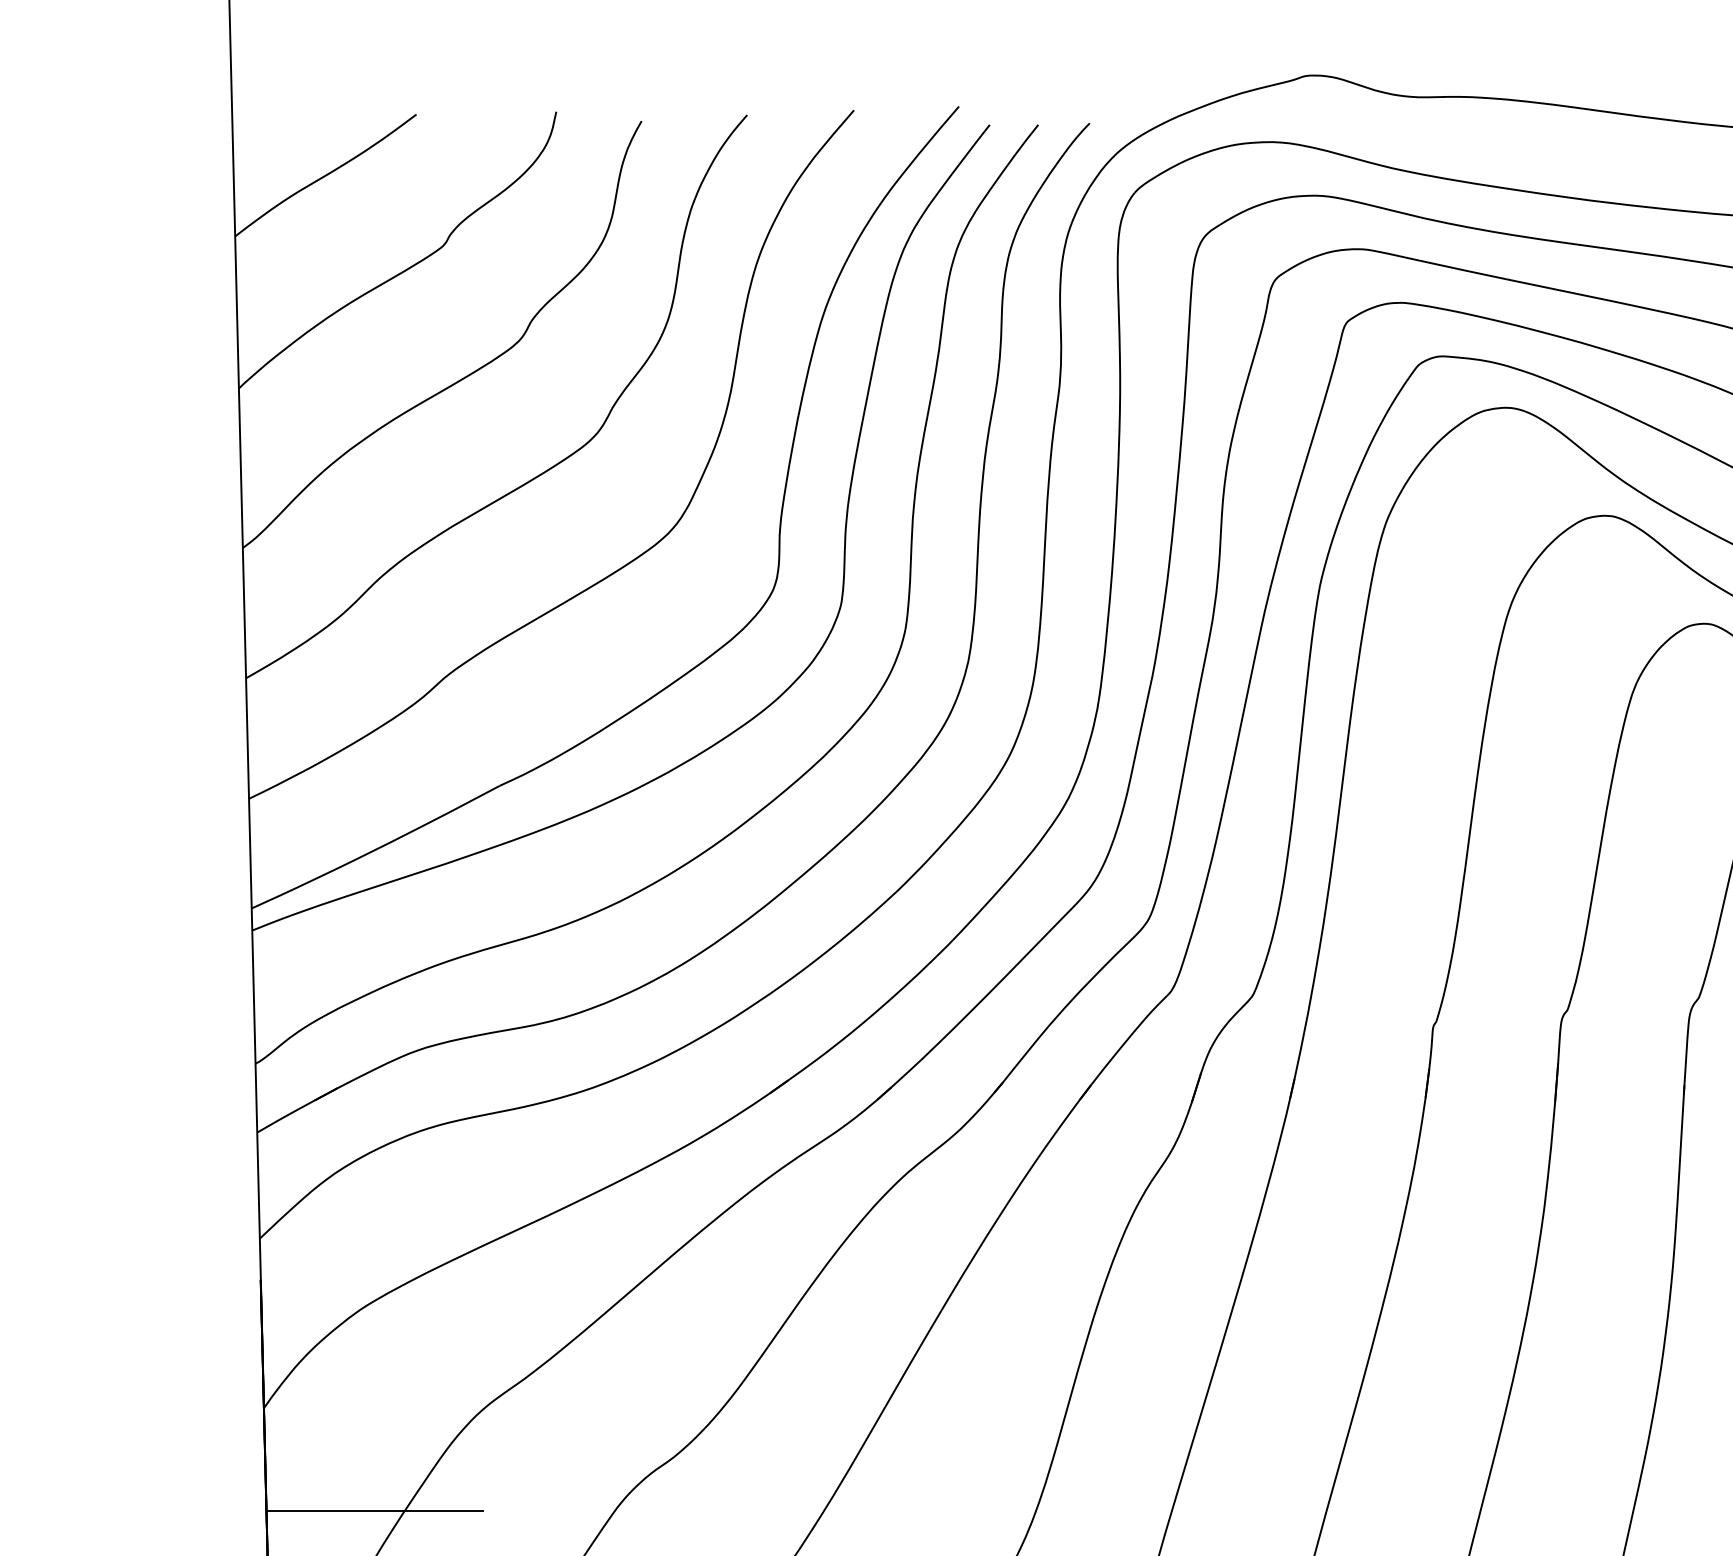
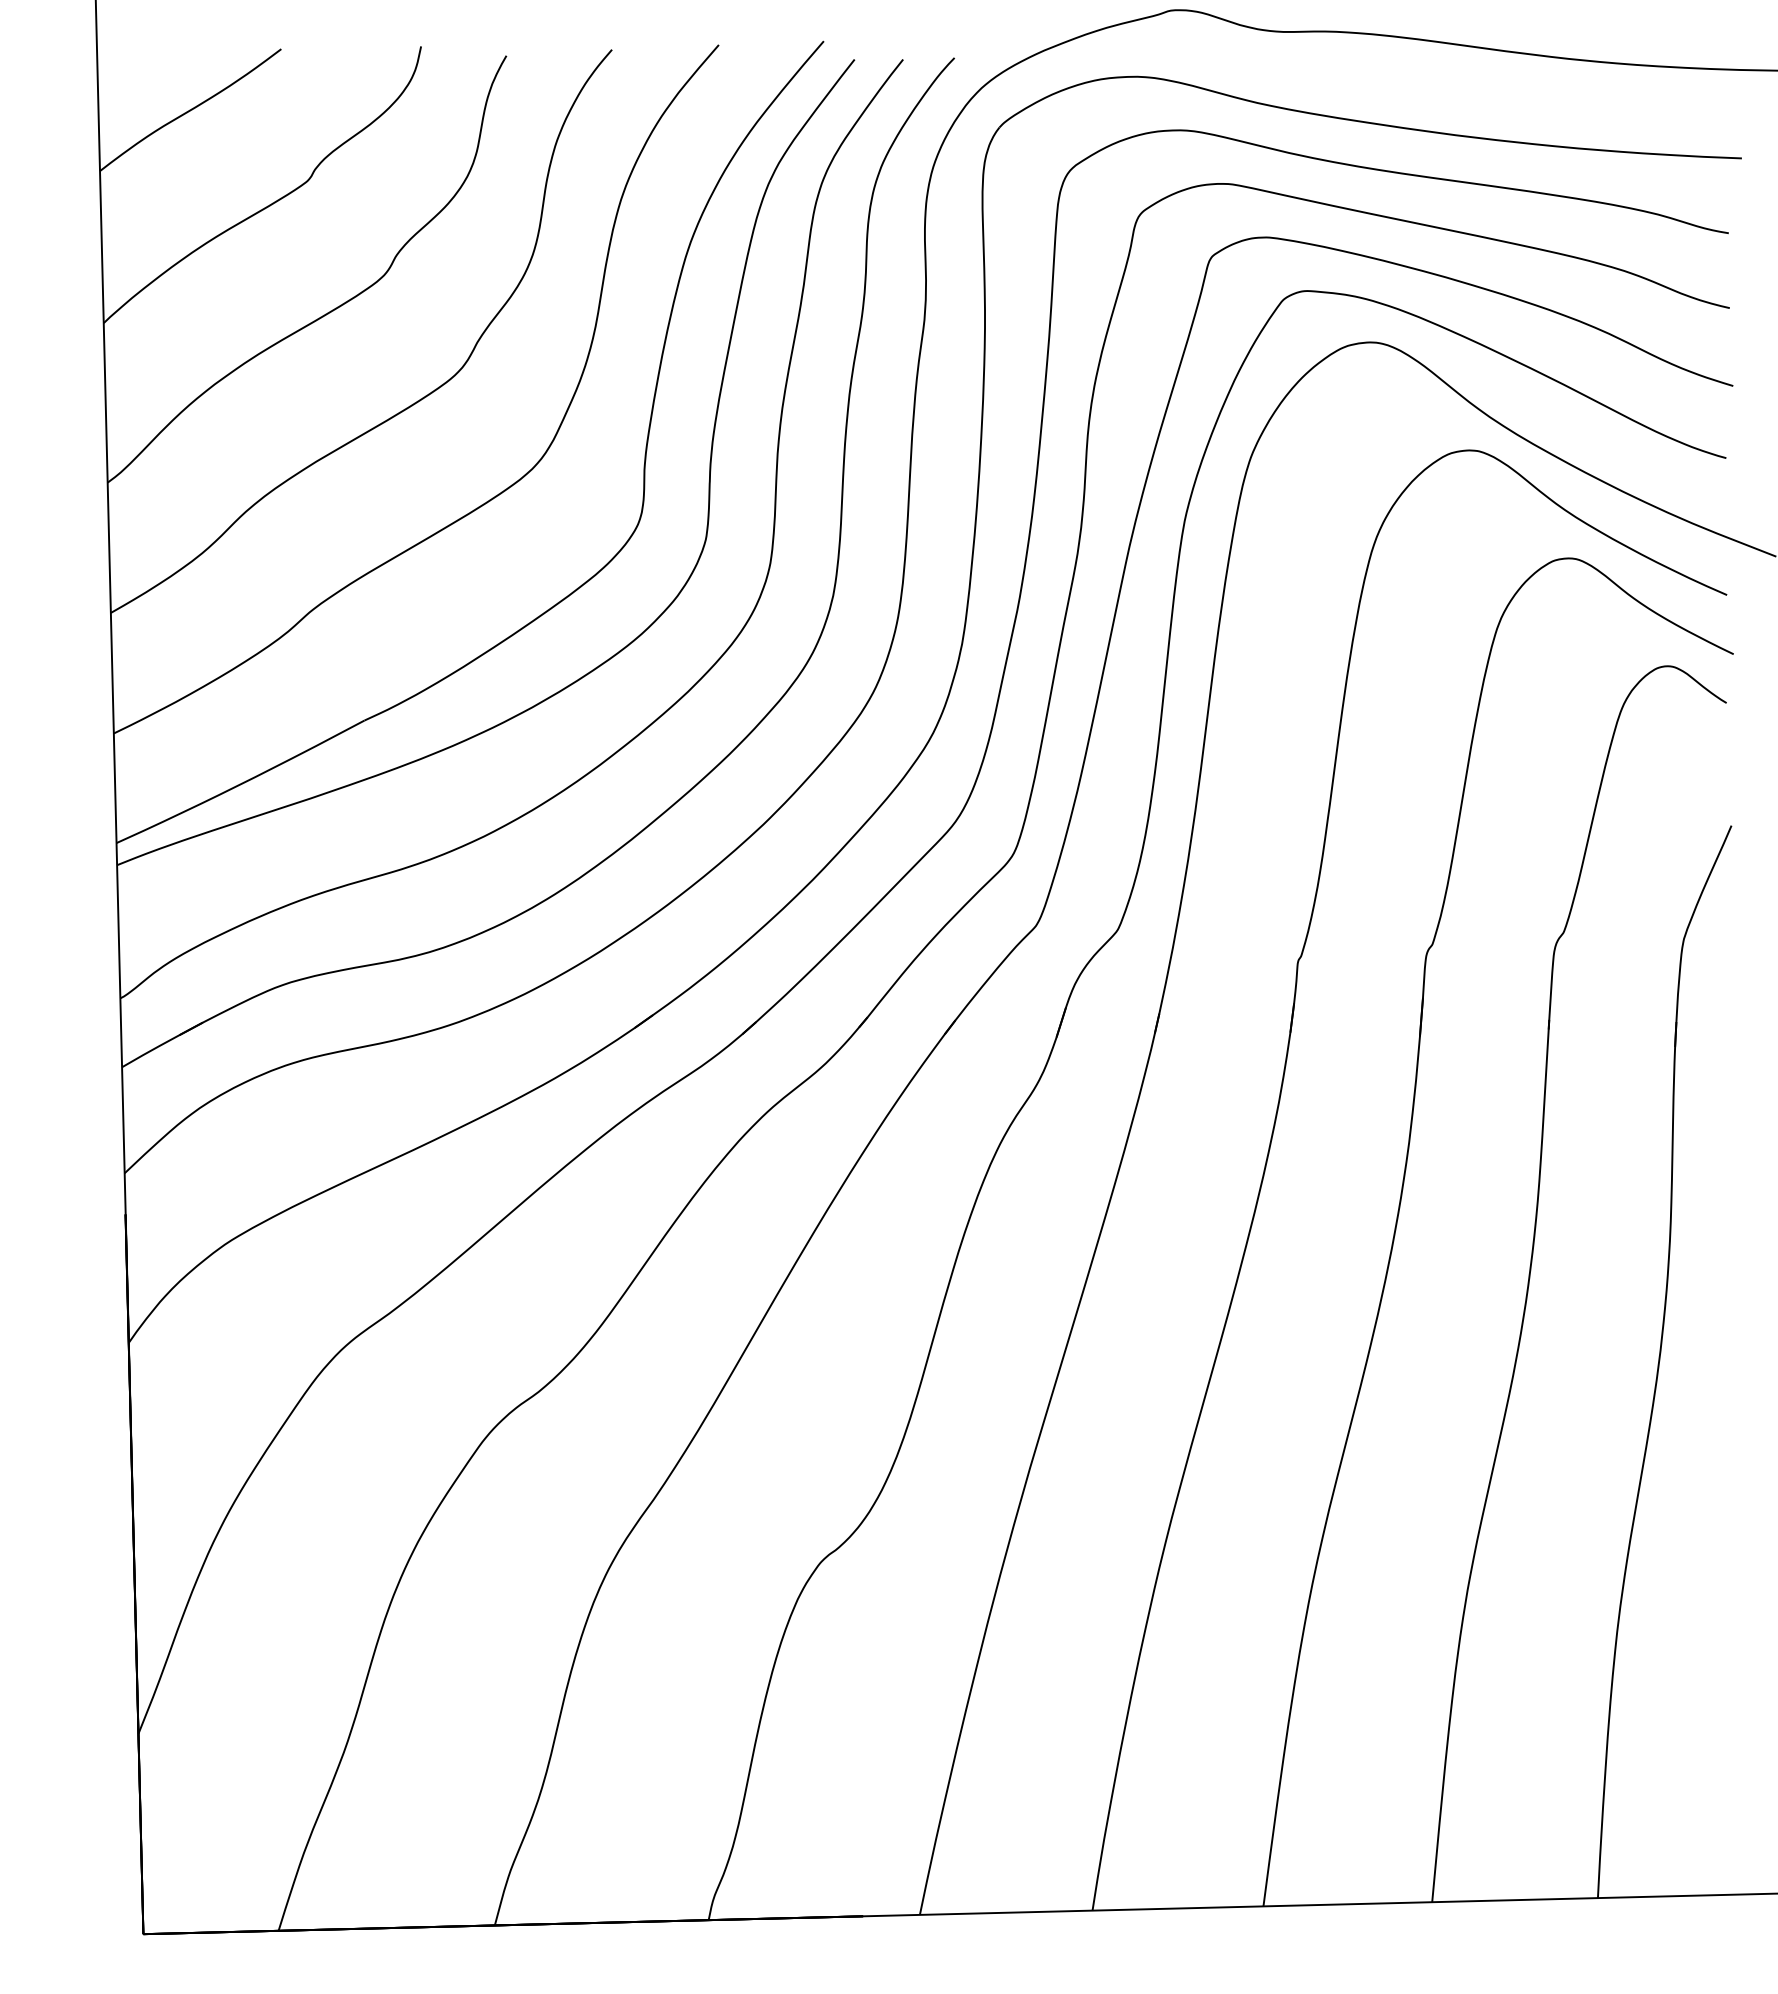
line: (374, 1510) -> (239, 1445), removed

